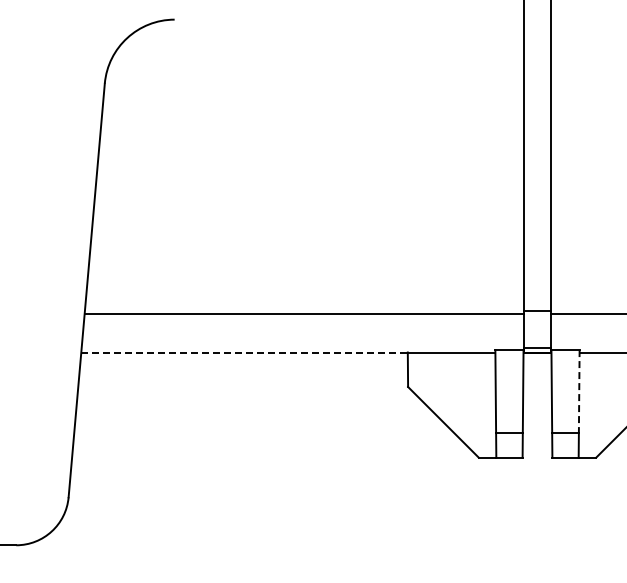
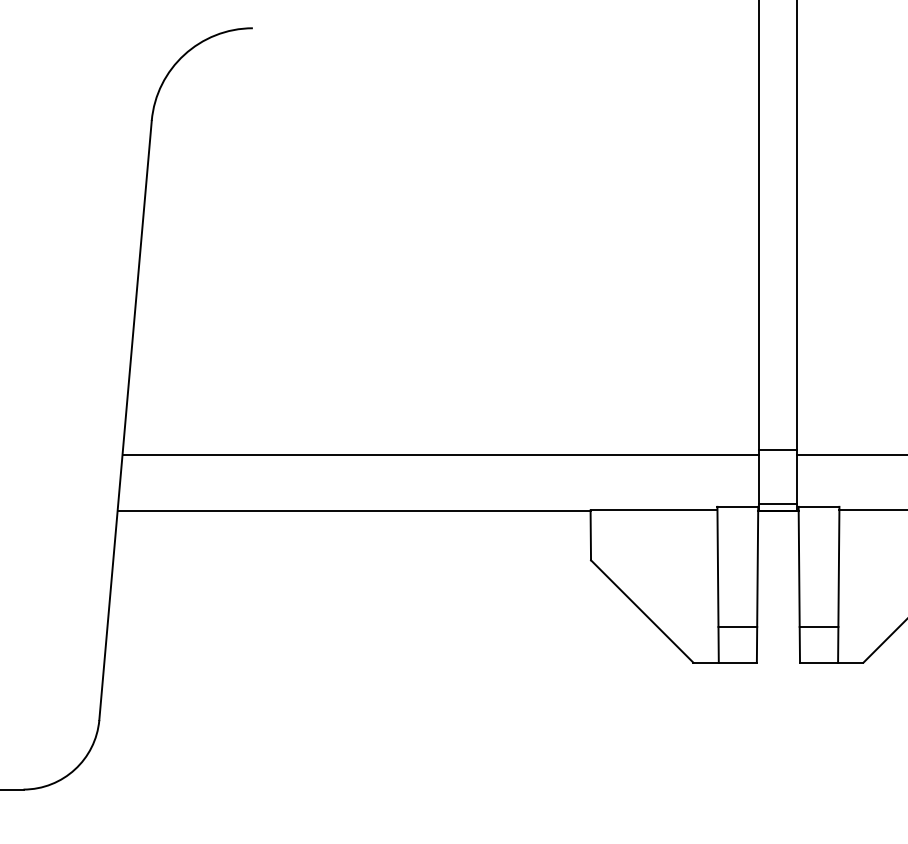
line: (245, 352) -> (355, 510), dashed -> solid
line: (579, 392) -> (839, 568), dashed -> solid

